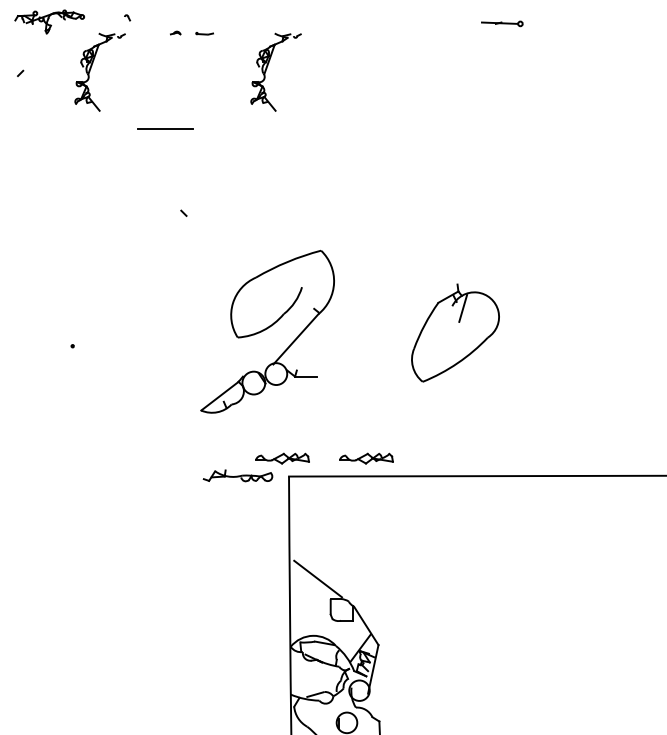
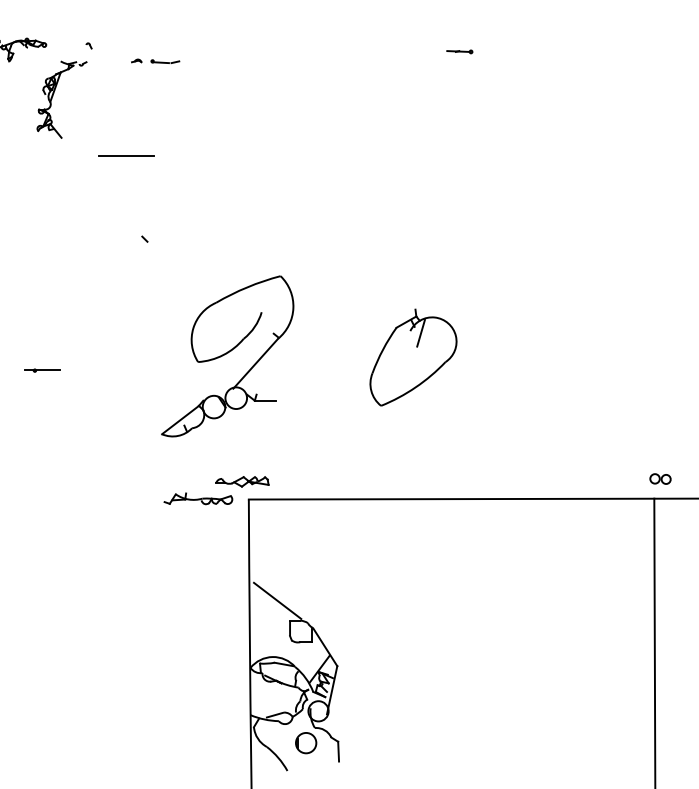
part: (502, 23) -> (459, 51), size x0.62
part: (204, 33) -> (165, 61), size x1.67
part: (267, 69) -> (227, 96), removed
line: (80, 345) -> (42, 369), added
part: (366, 458) -> (325, 481), removed

